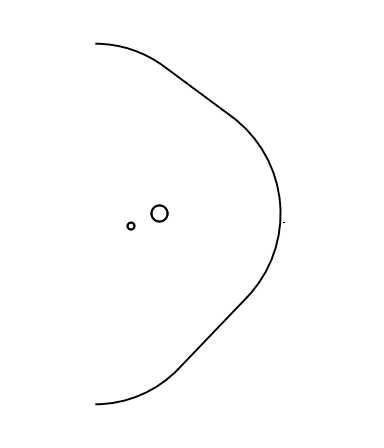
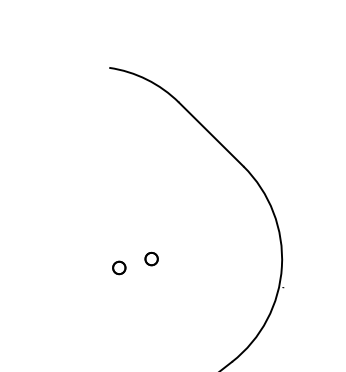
part: (159, 213) -> (151, 258), size x0.71
part: (130, 225) -> (118, 267), size x1.67

